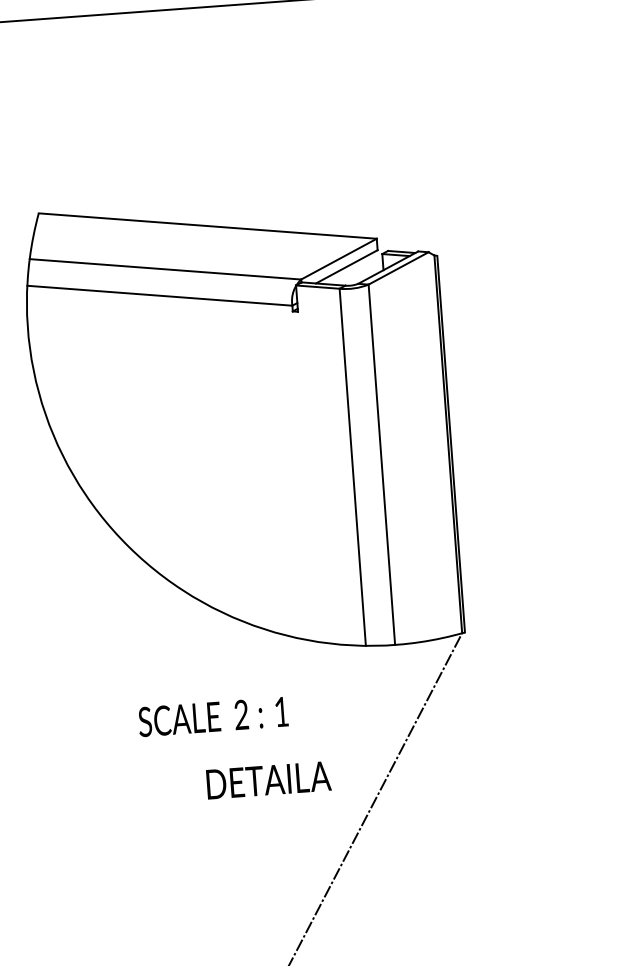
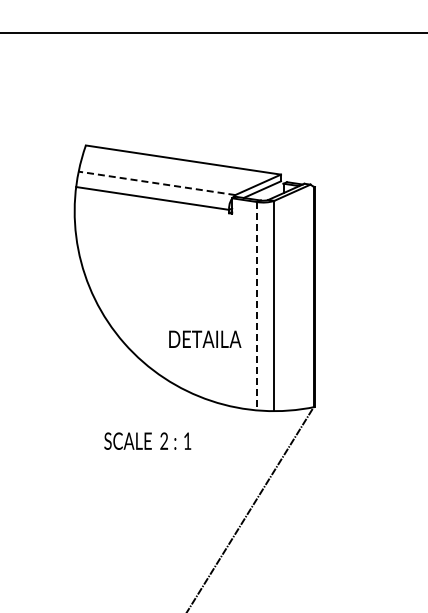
line: (164, 269) -> (156, 183), solid -> dashed
line: (353, 467) -> (257, 306), solid -> dashed
text: (212, 715) -> (147, 440), moved
text: (269, 778) -> (205, 338), moved

